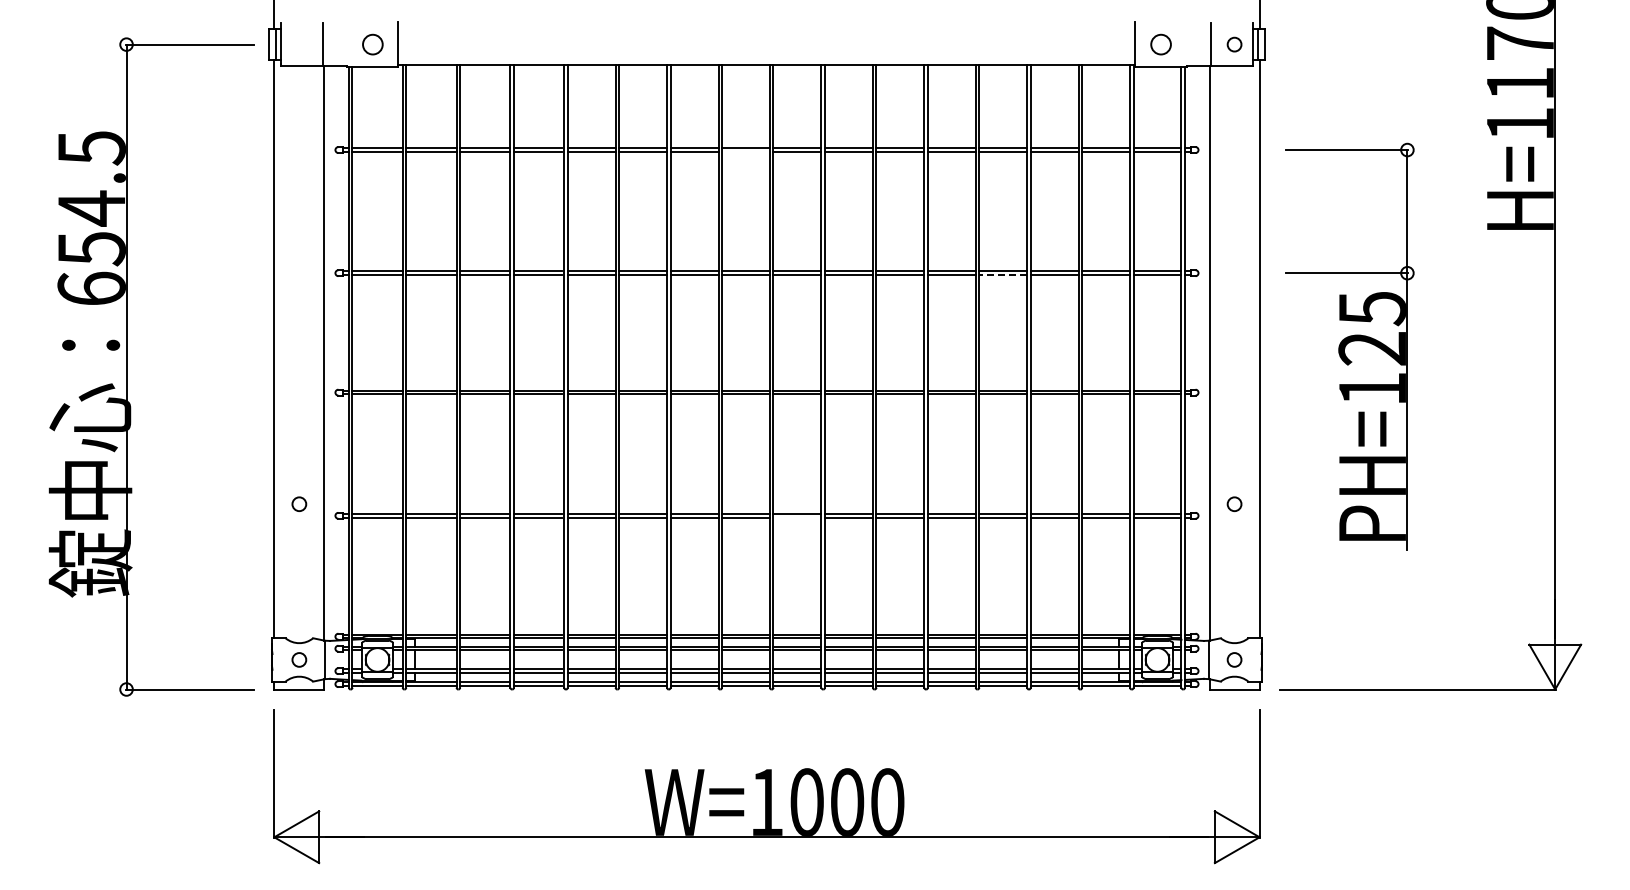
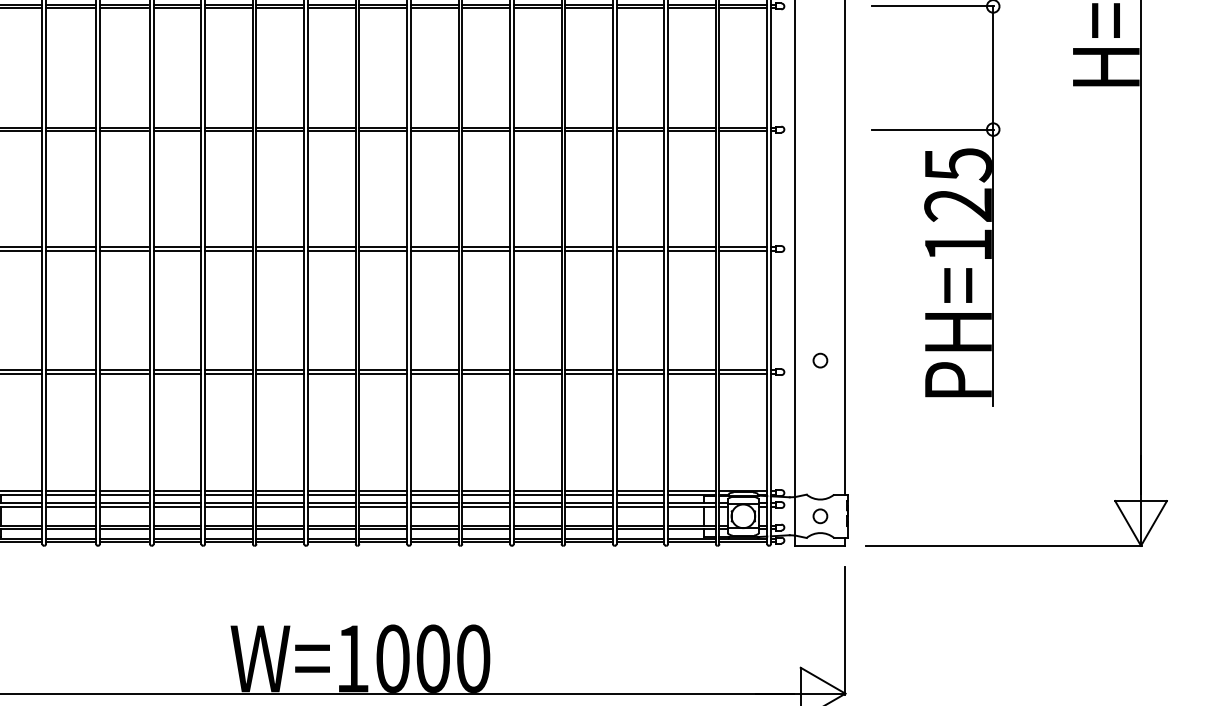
line: (745, 151) -> (331, 7), added
line: (1003, 275) -> (589, 131), dashed -> solid
line: (797, 517) -> (383, 373), added

